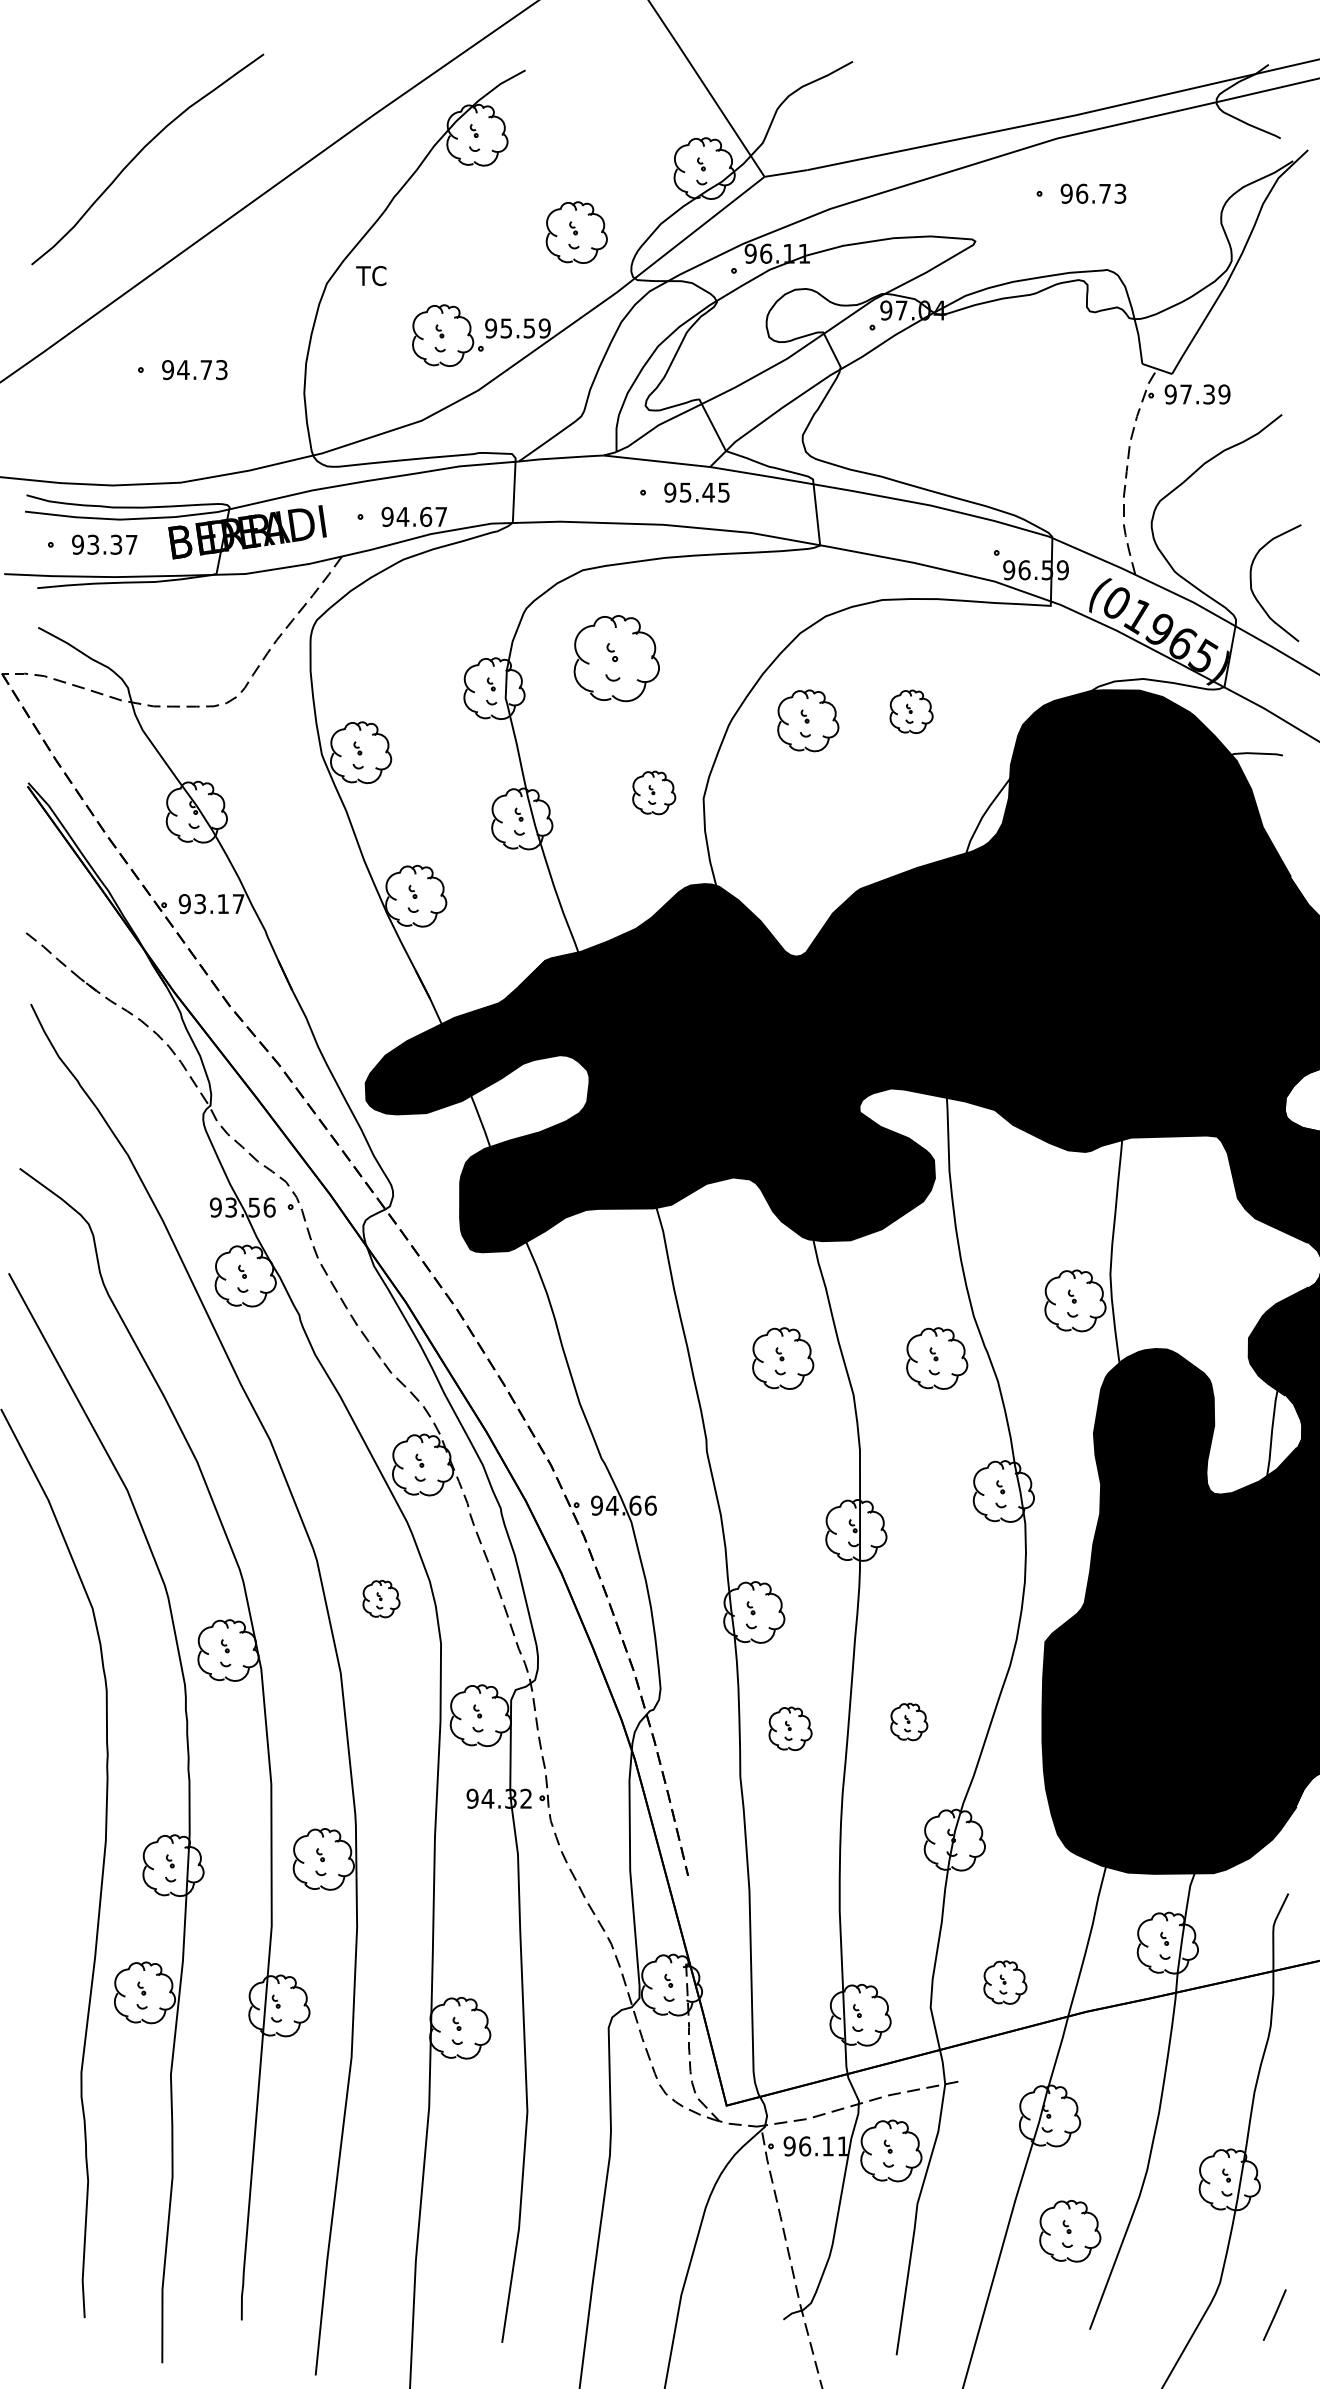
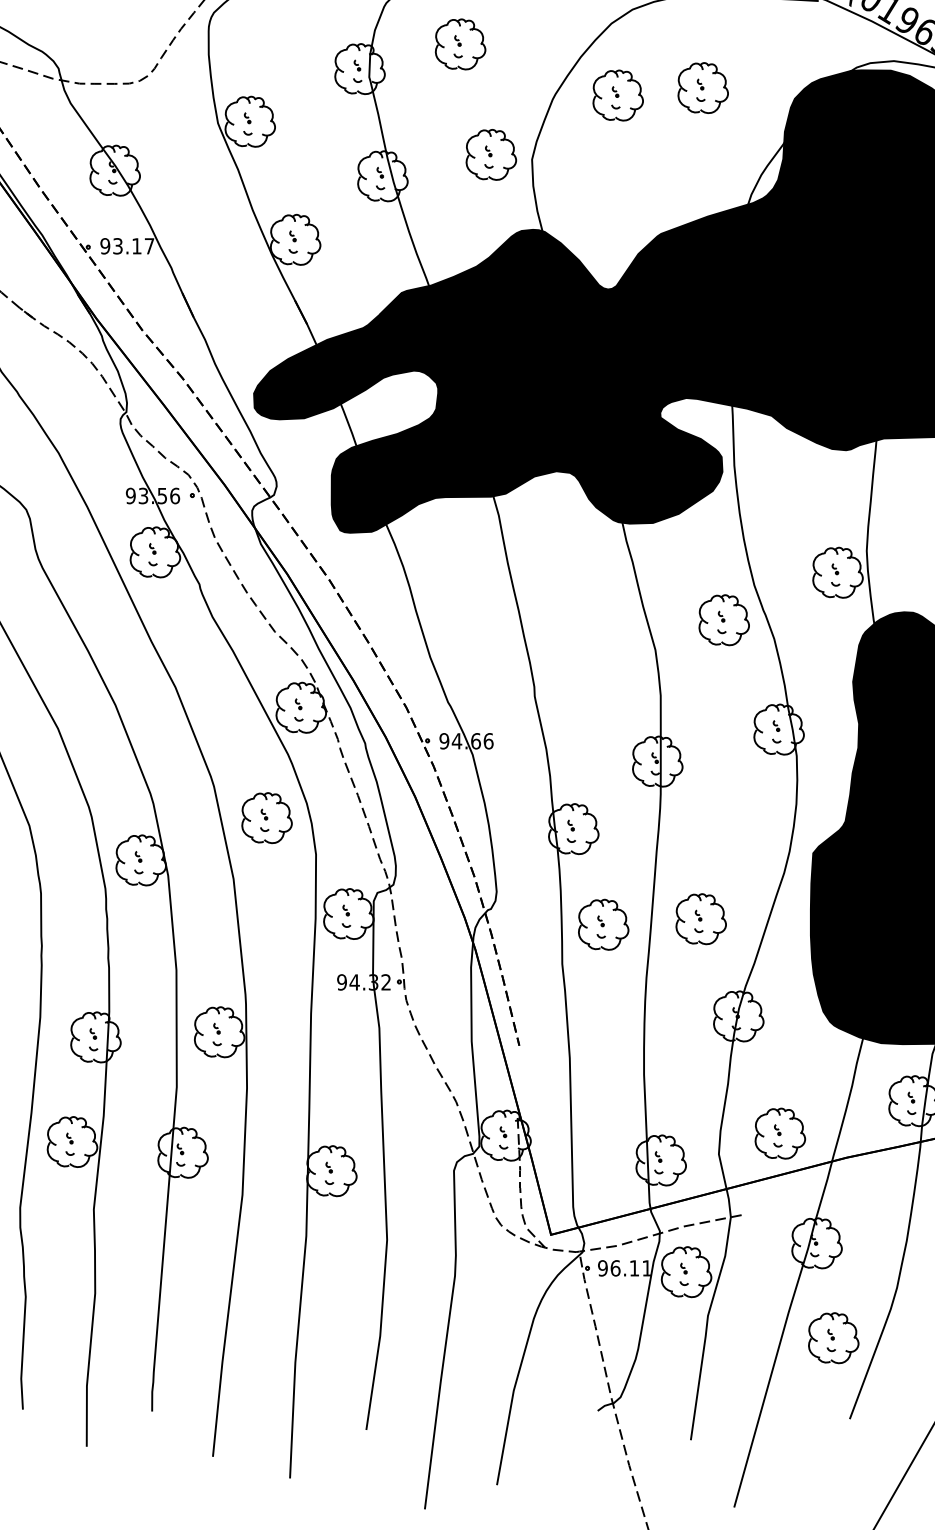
part: (616, 658) -> (460, 44), size x0.71
part: (911, 711) -> (703, 87), size x1.43
part: (654, 792) -> (491, 154), size x1.43
part: (783, 1358) -> (597, 620), removed
part: (381, 1598) -> (267, 817), size x1.67
part: (909, 1721) -> (701, 918), size x1.67
part: (790, 1728) -> (603, 924), size x1.43
part: (1005, 1982) -> (780, 1133), size x1.43

